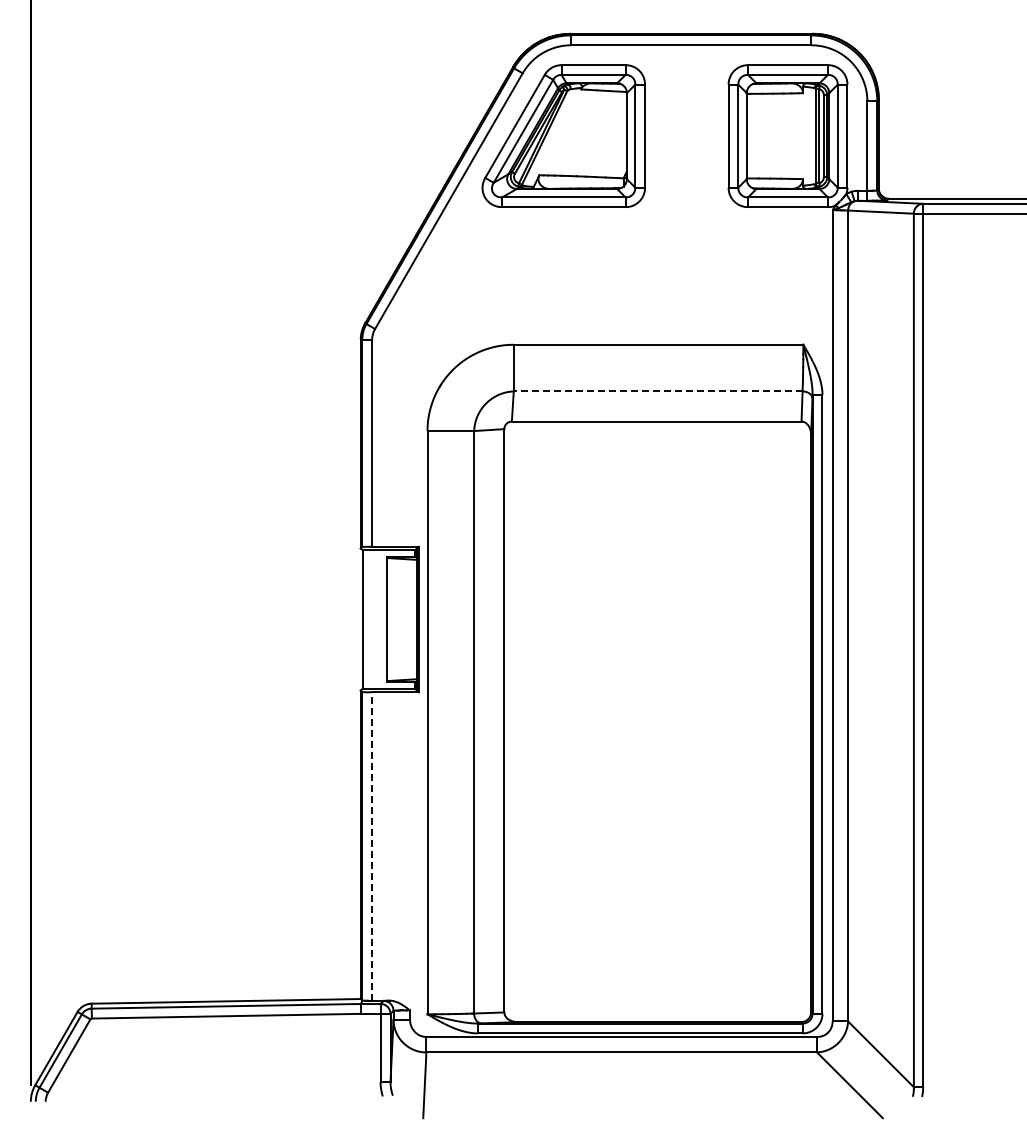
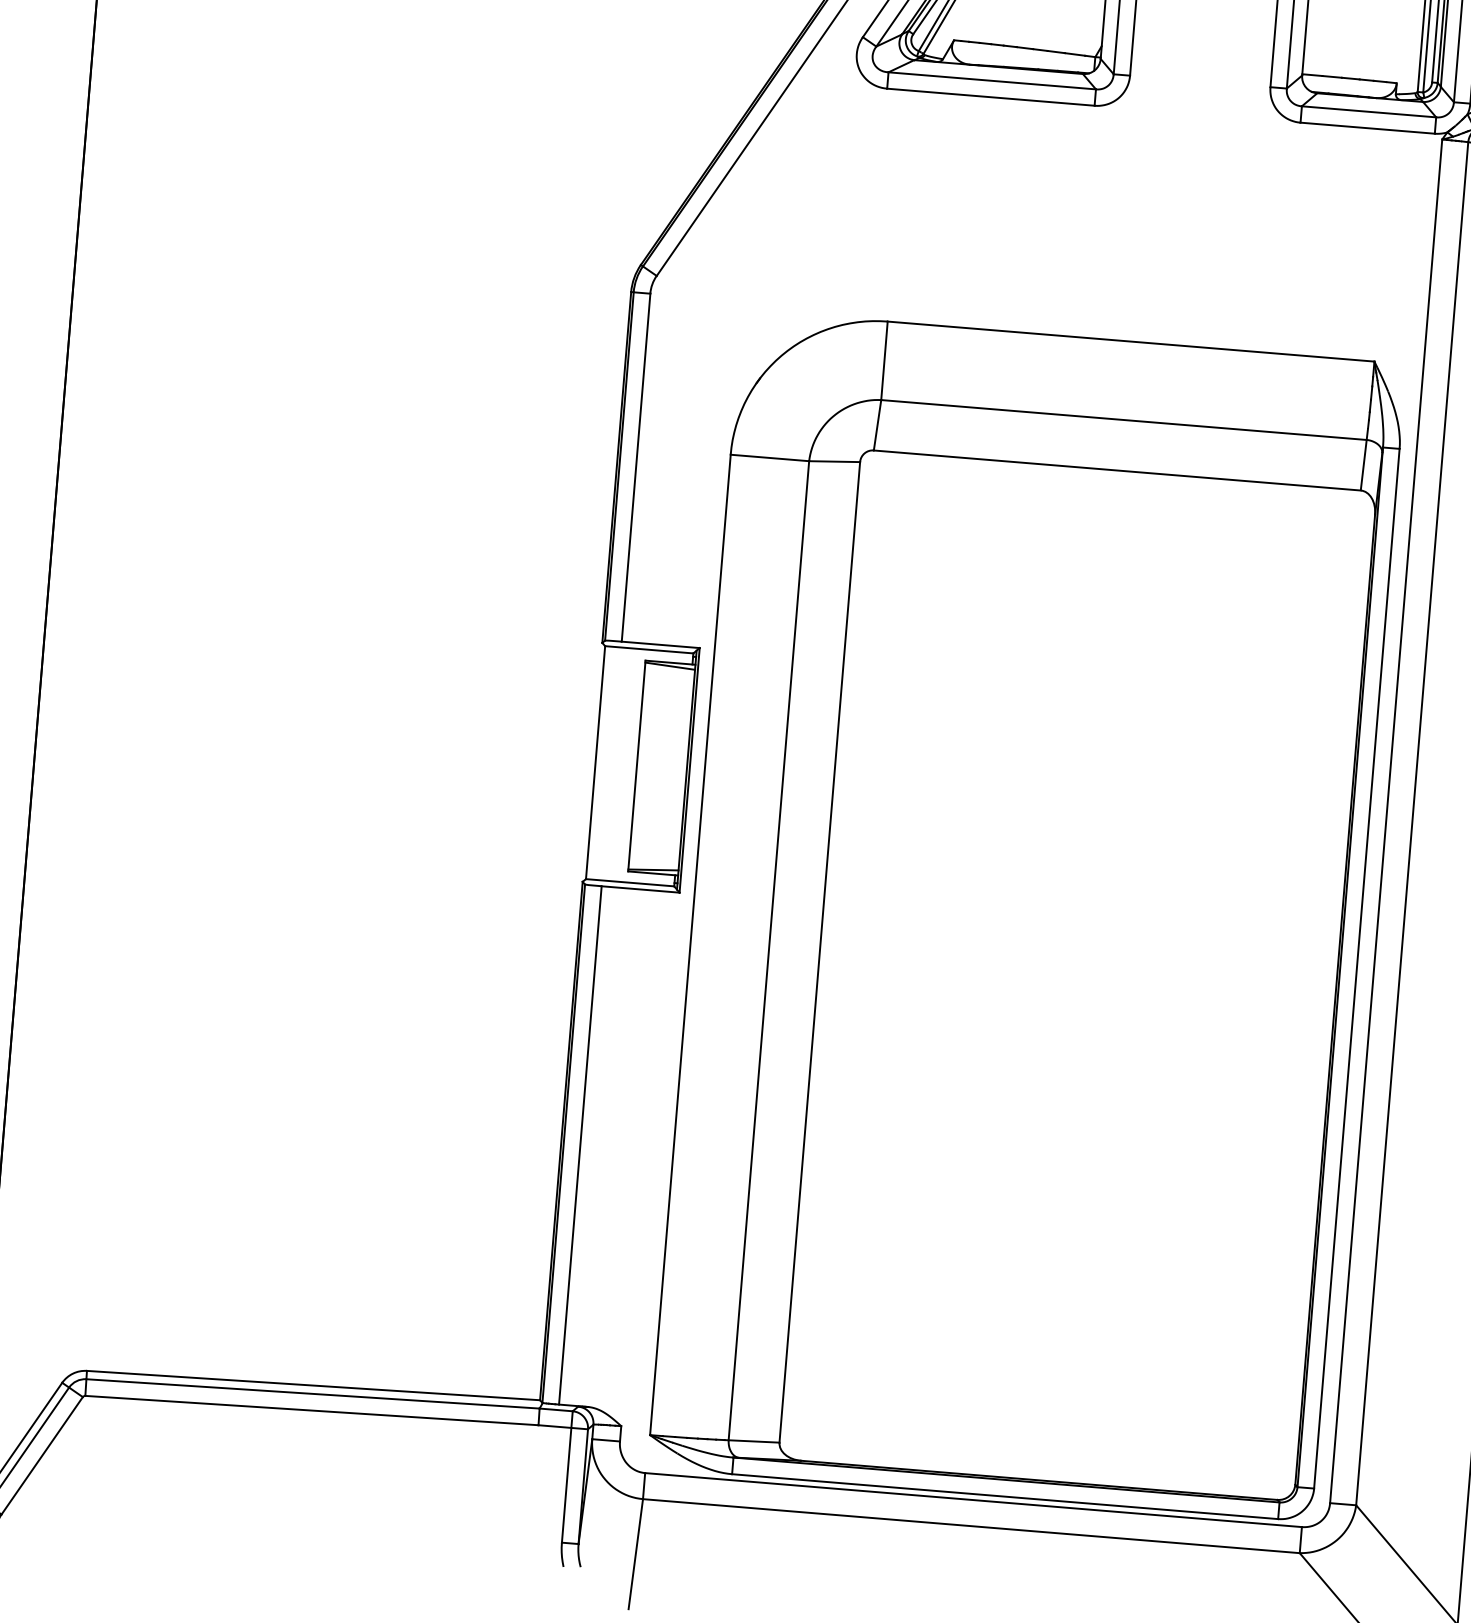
line: (657, 391) -> (1122, 420), dashed -> solid
line: (372, 846) -> (580, 1145), dashed -> solid

